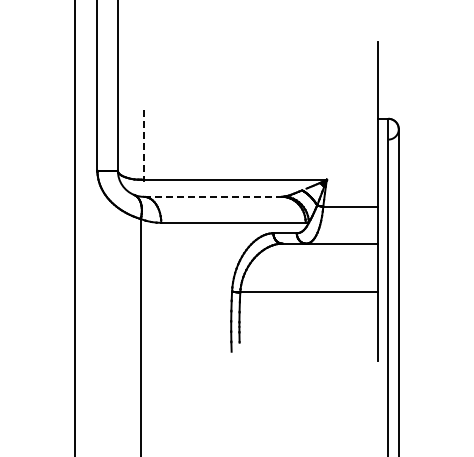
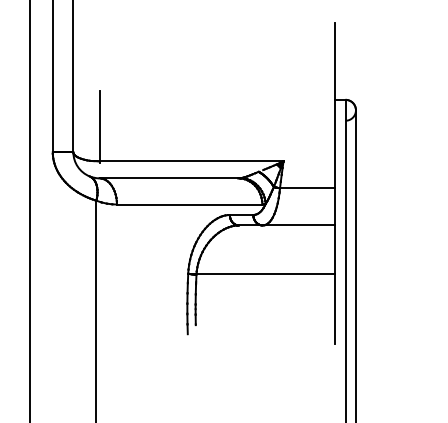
line: (143, 145) -> (99, 126), dashed -> solid
line: (212, 196) -> (168, 178), dashed -> solid

